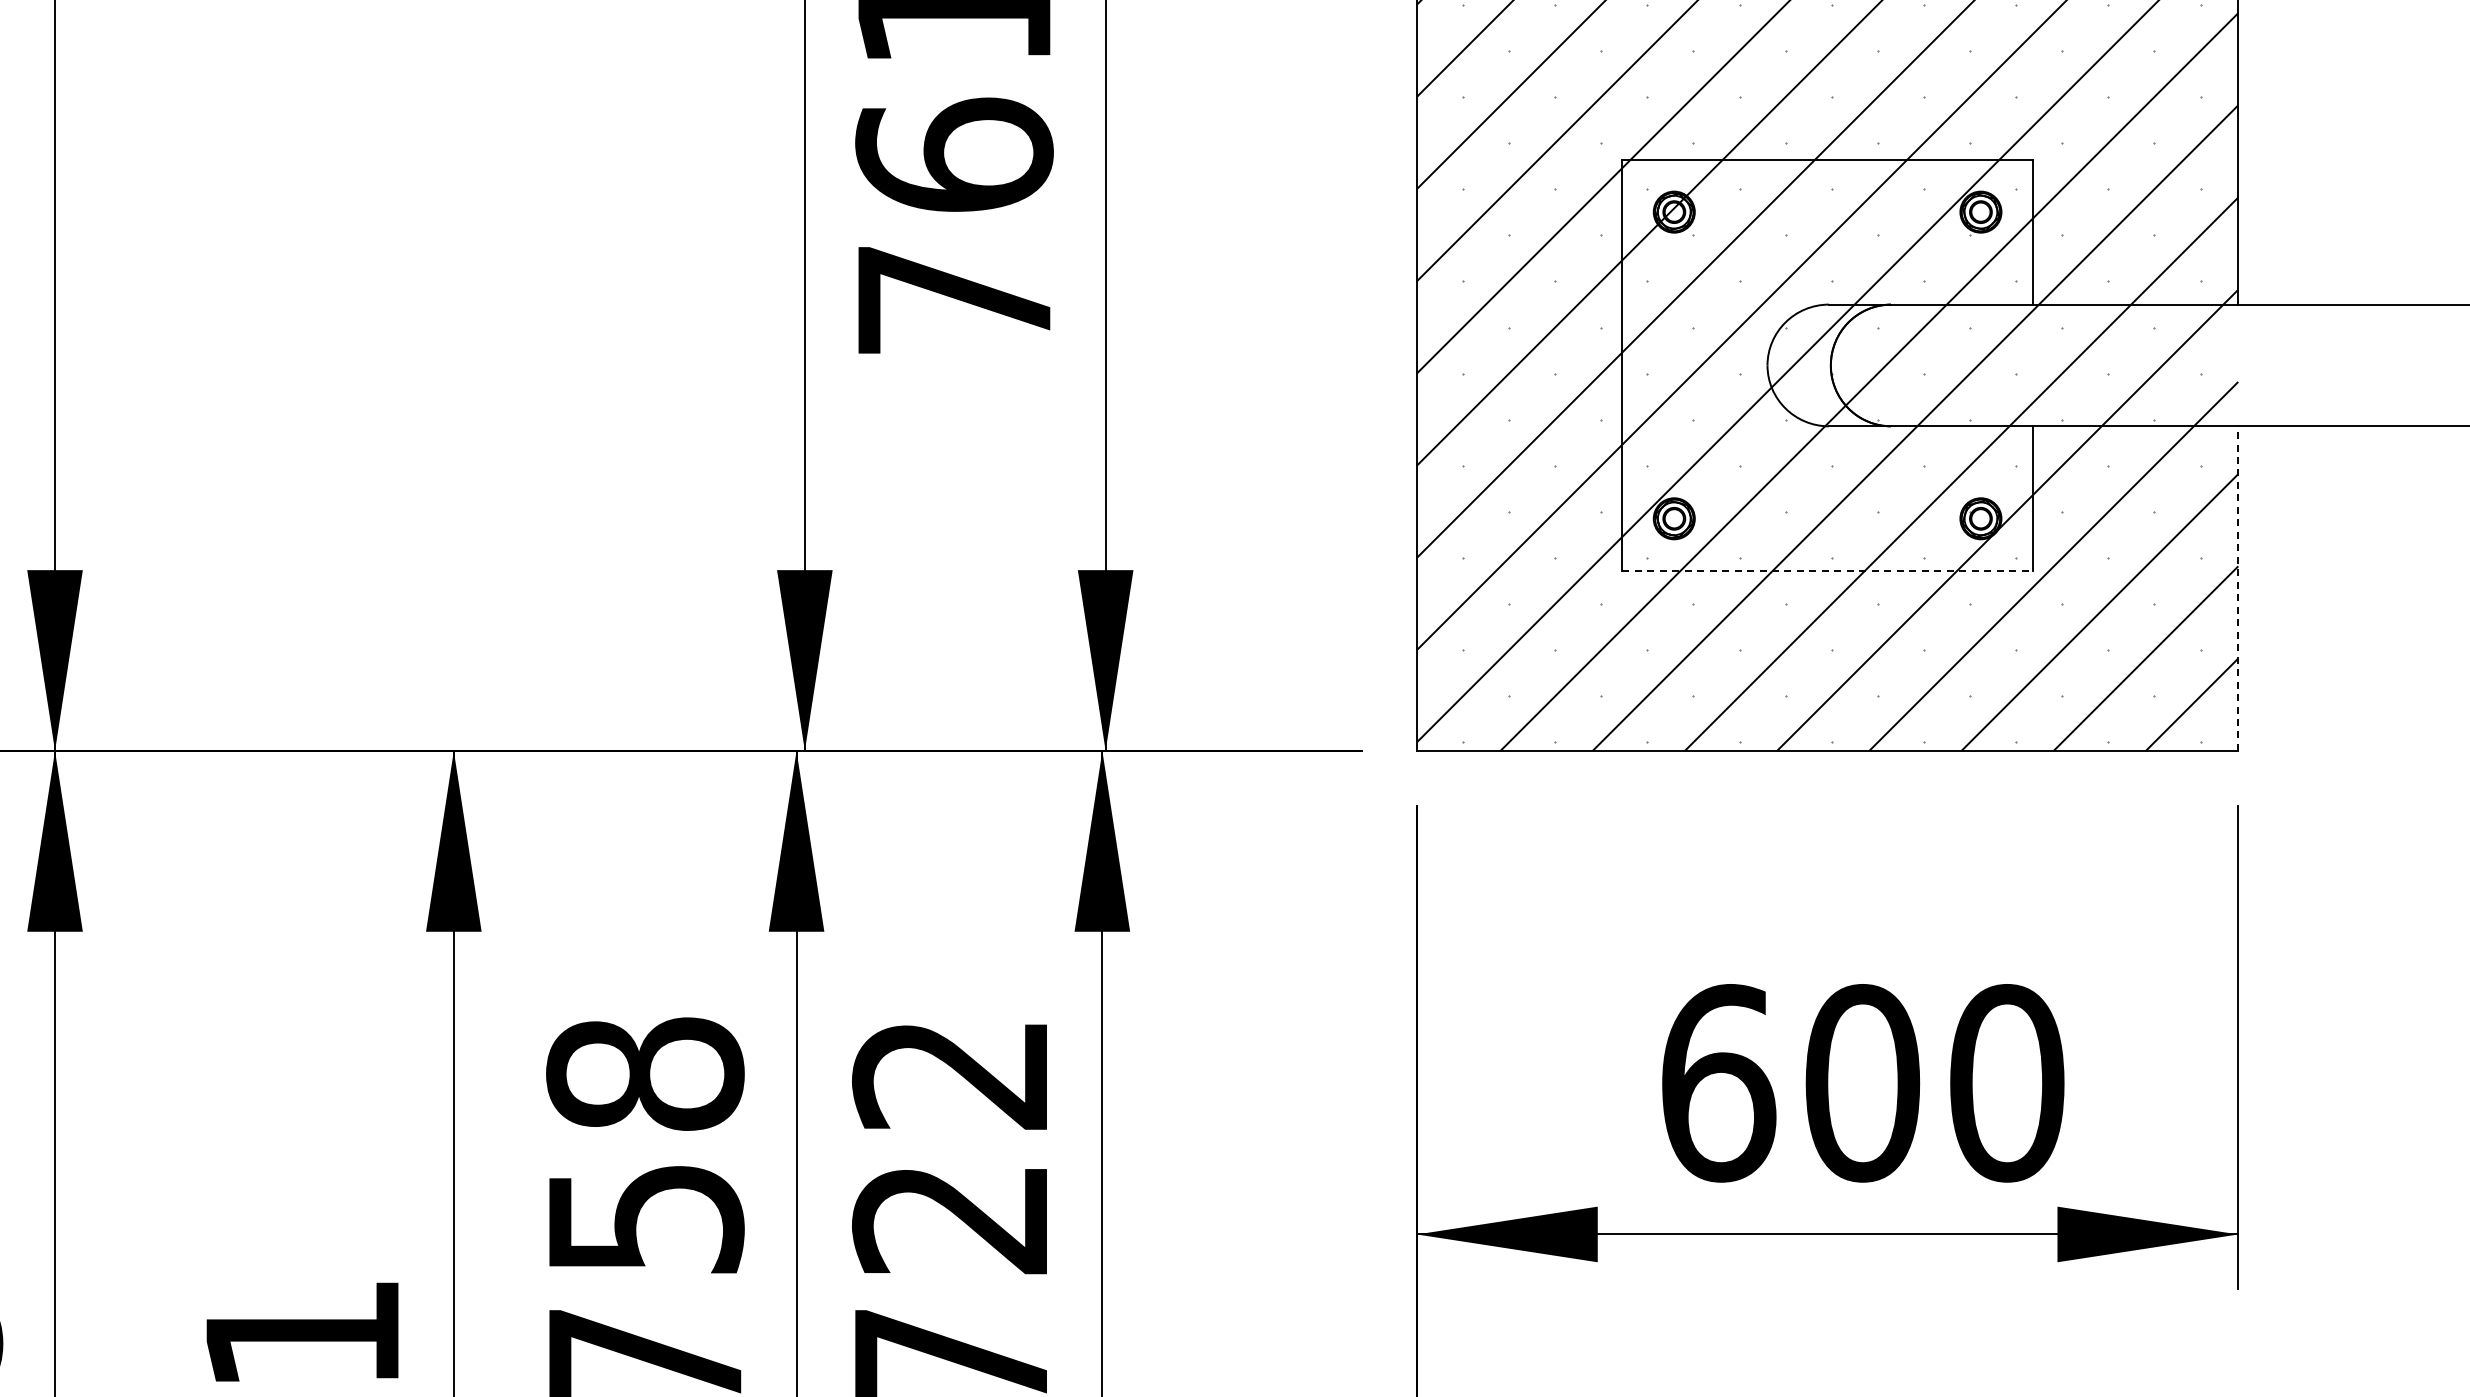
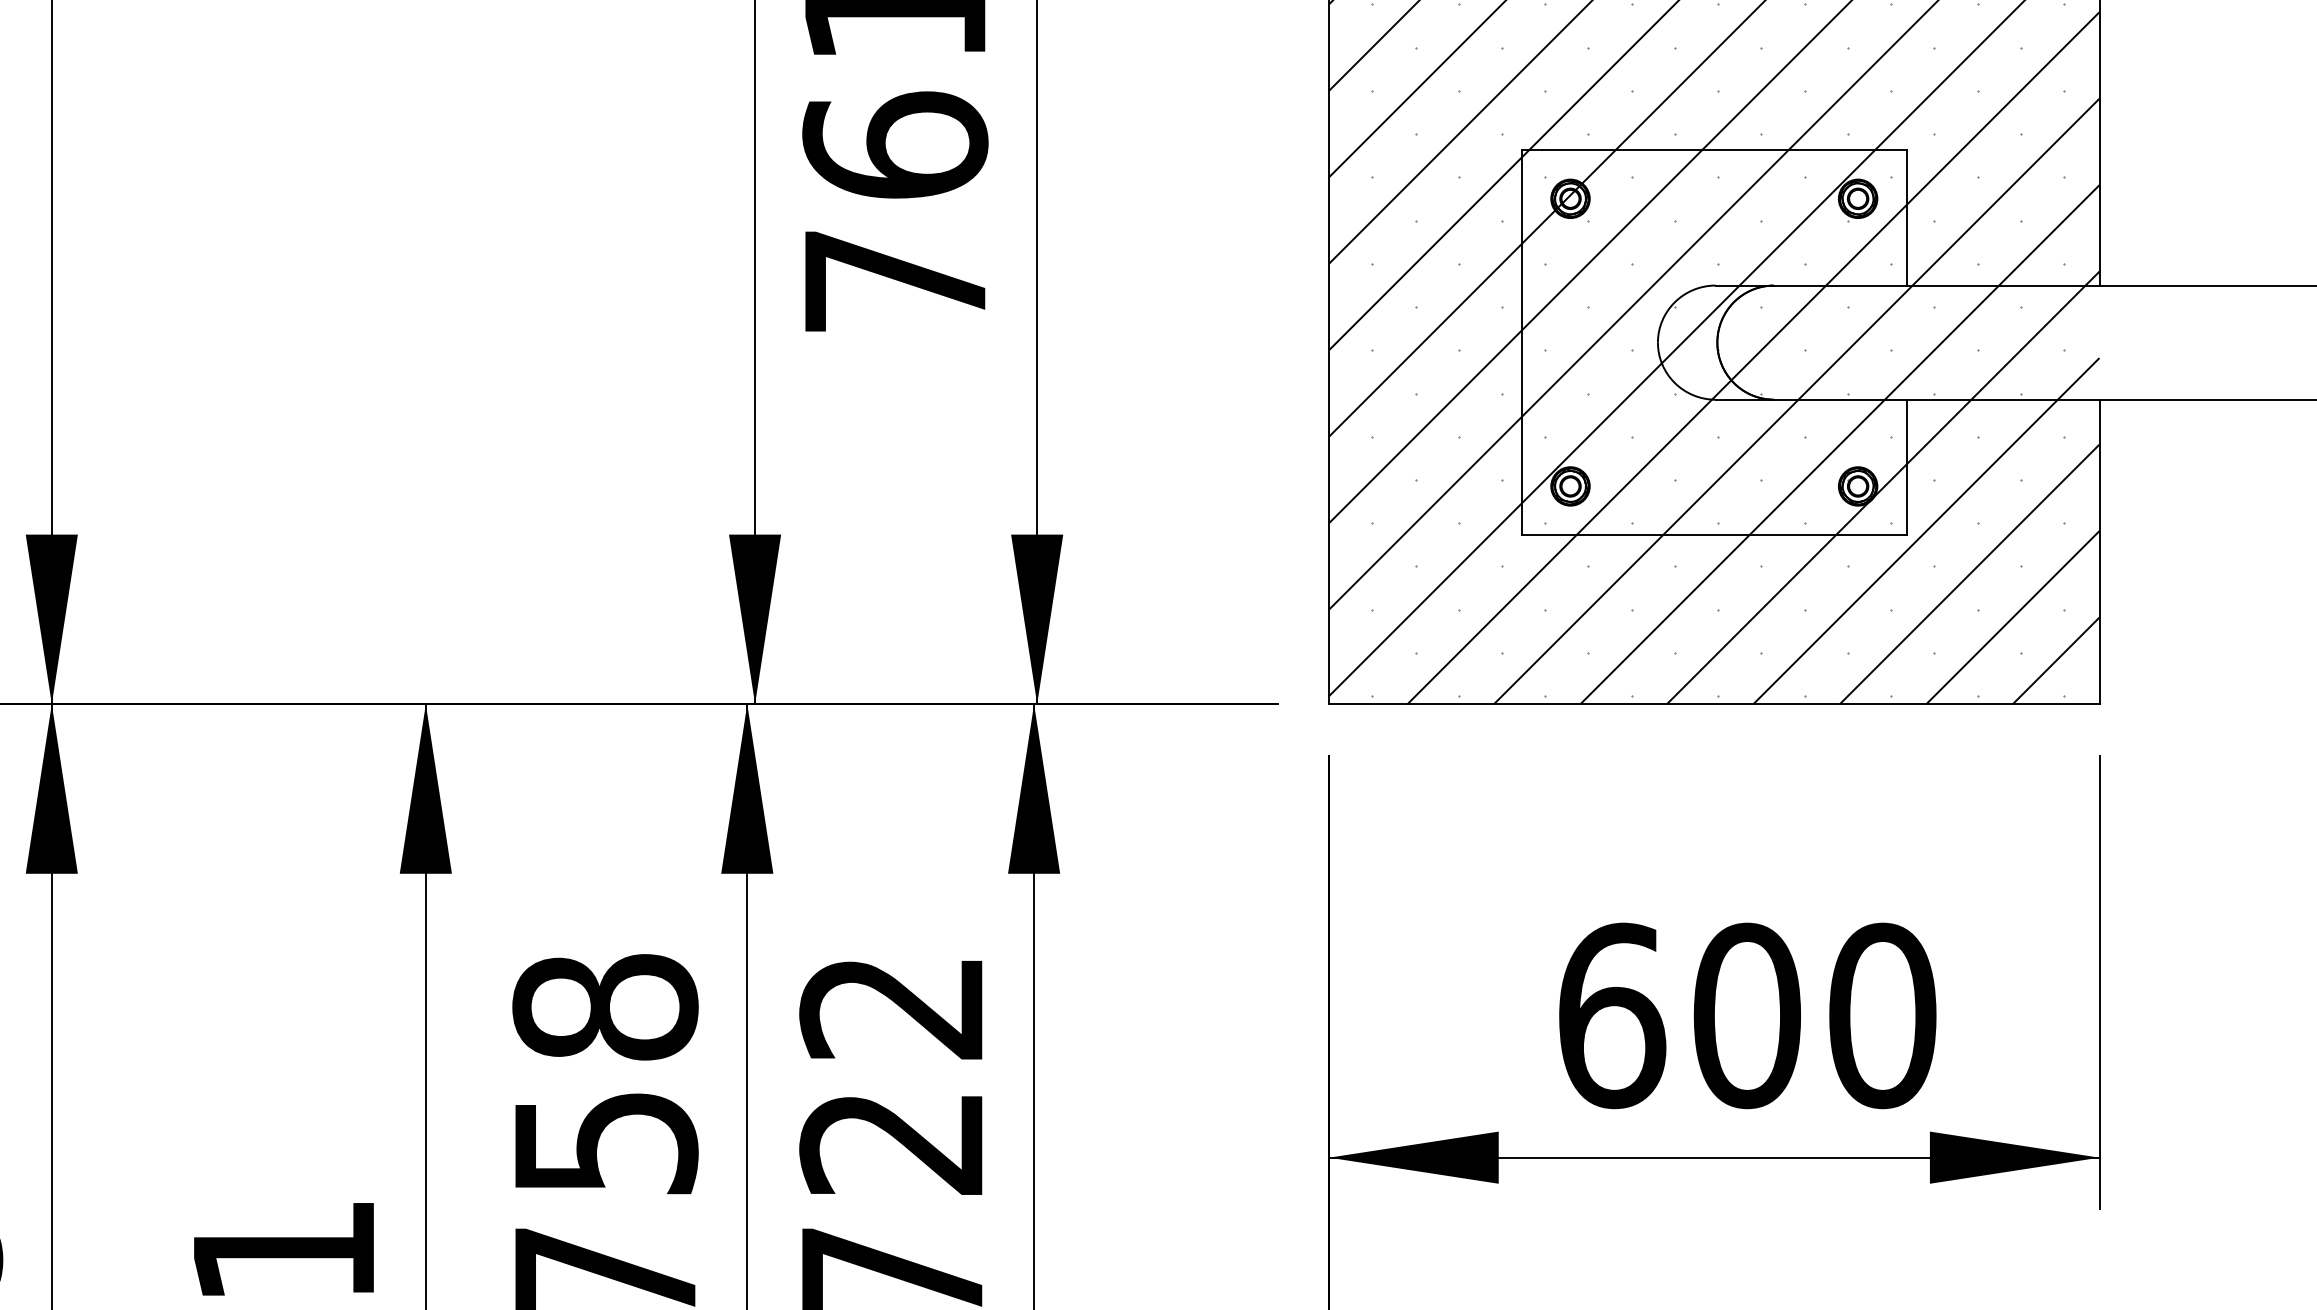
line: (1828, 570) -> (1715, 534), dashed -> solid
line: (2238, 588) -> (2099, 551), dashed -> solid

